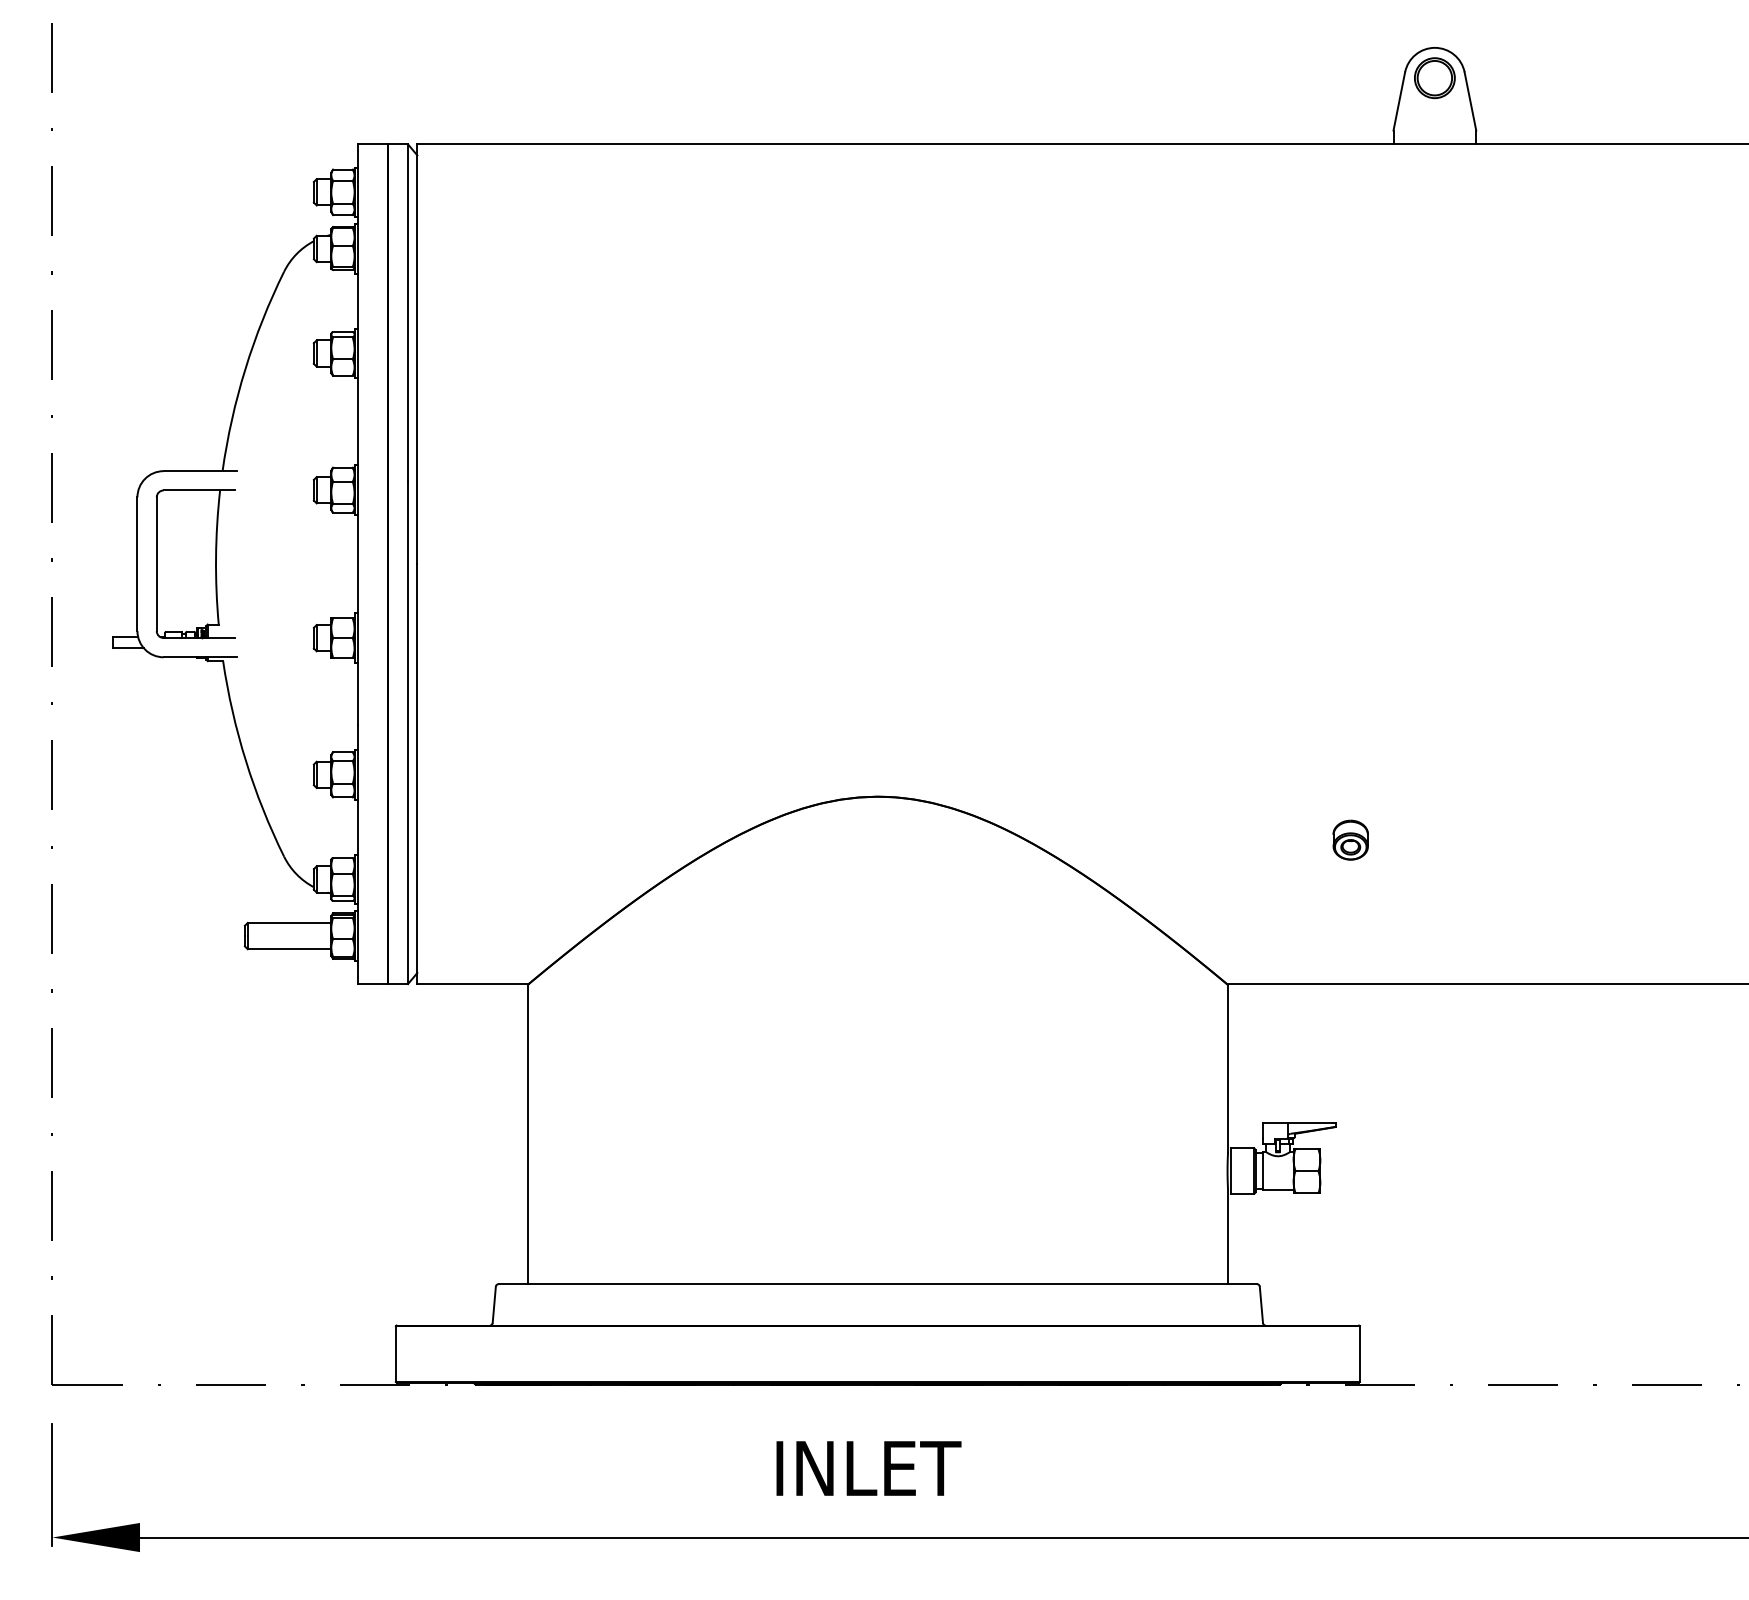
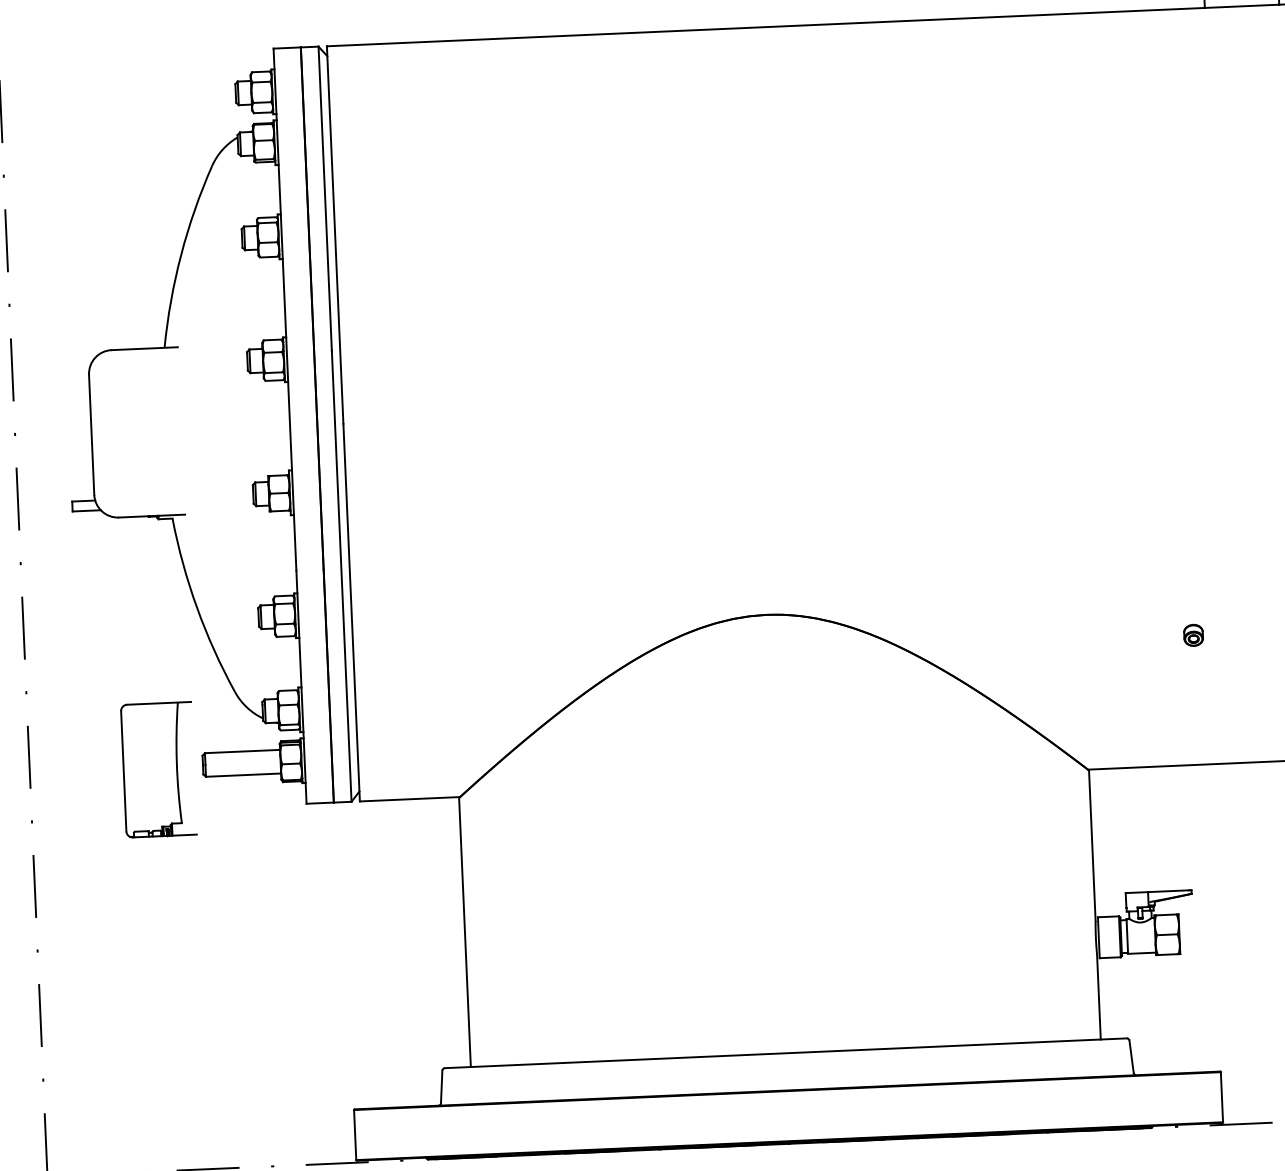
part: (195, 564) -> (158, 770), moved
part: (1350, 839) -> (1193, 634), size x0.6

